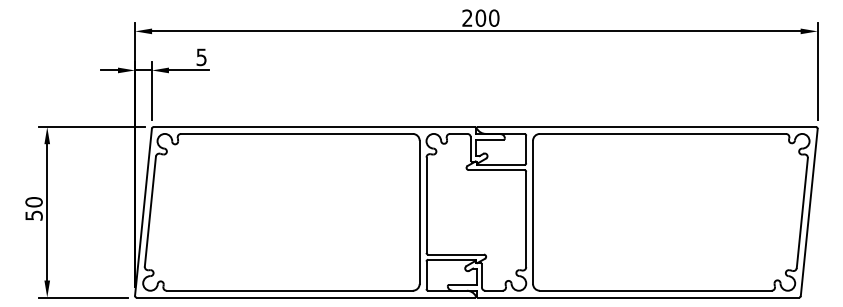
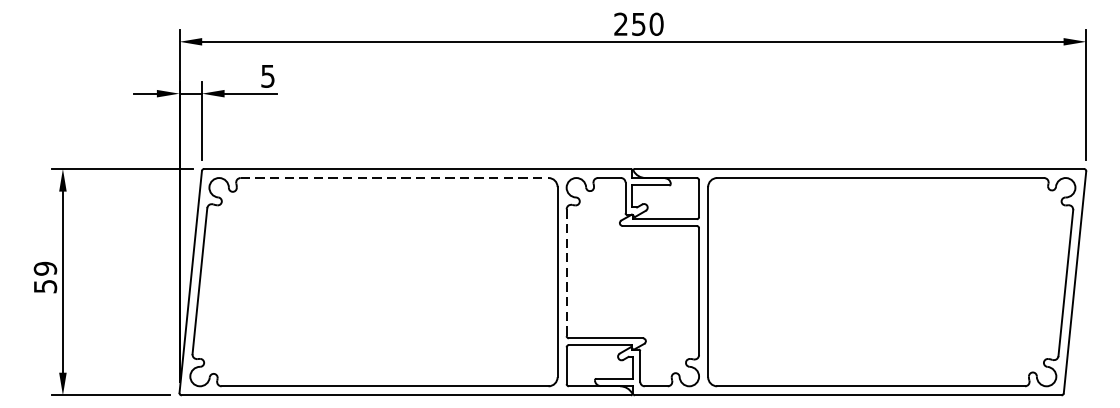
text: (480, 17) -> (638, 23), 200 -> 250
line: (296, 133) -> (393, 177), solid -> dashed
text: (33, 202) -> (44, 269), 50 -> 59
line: (426, 205) -> (566, 273), solid -> dashed

